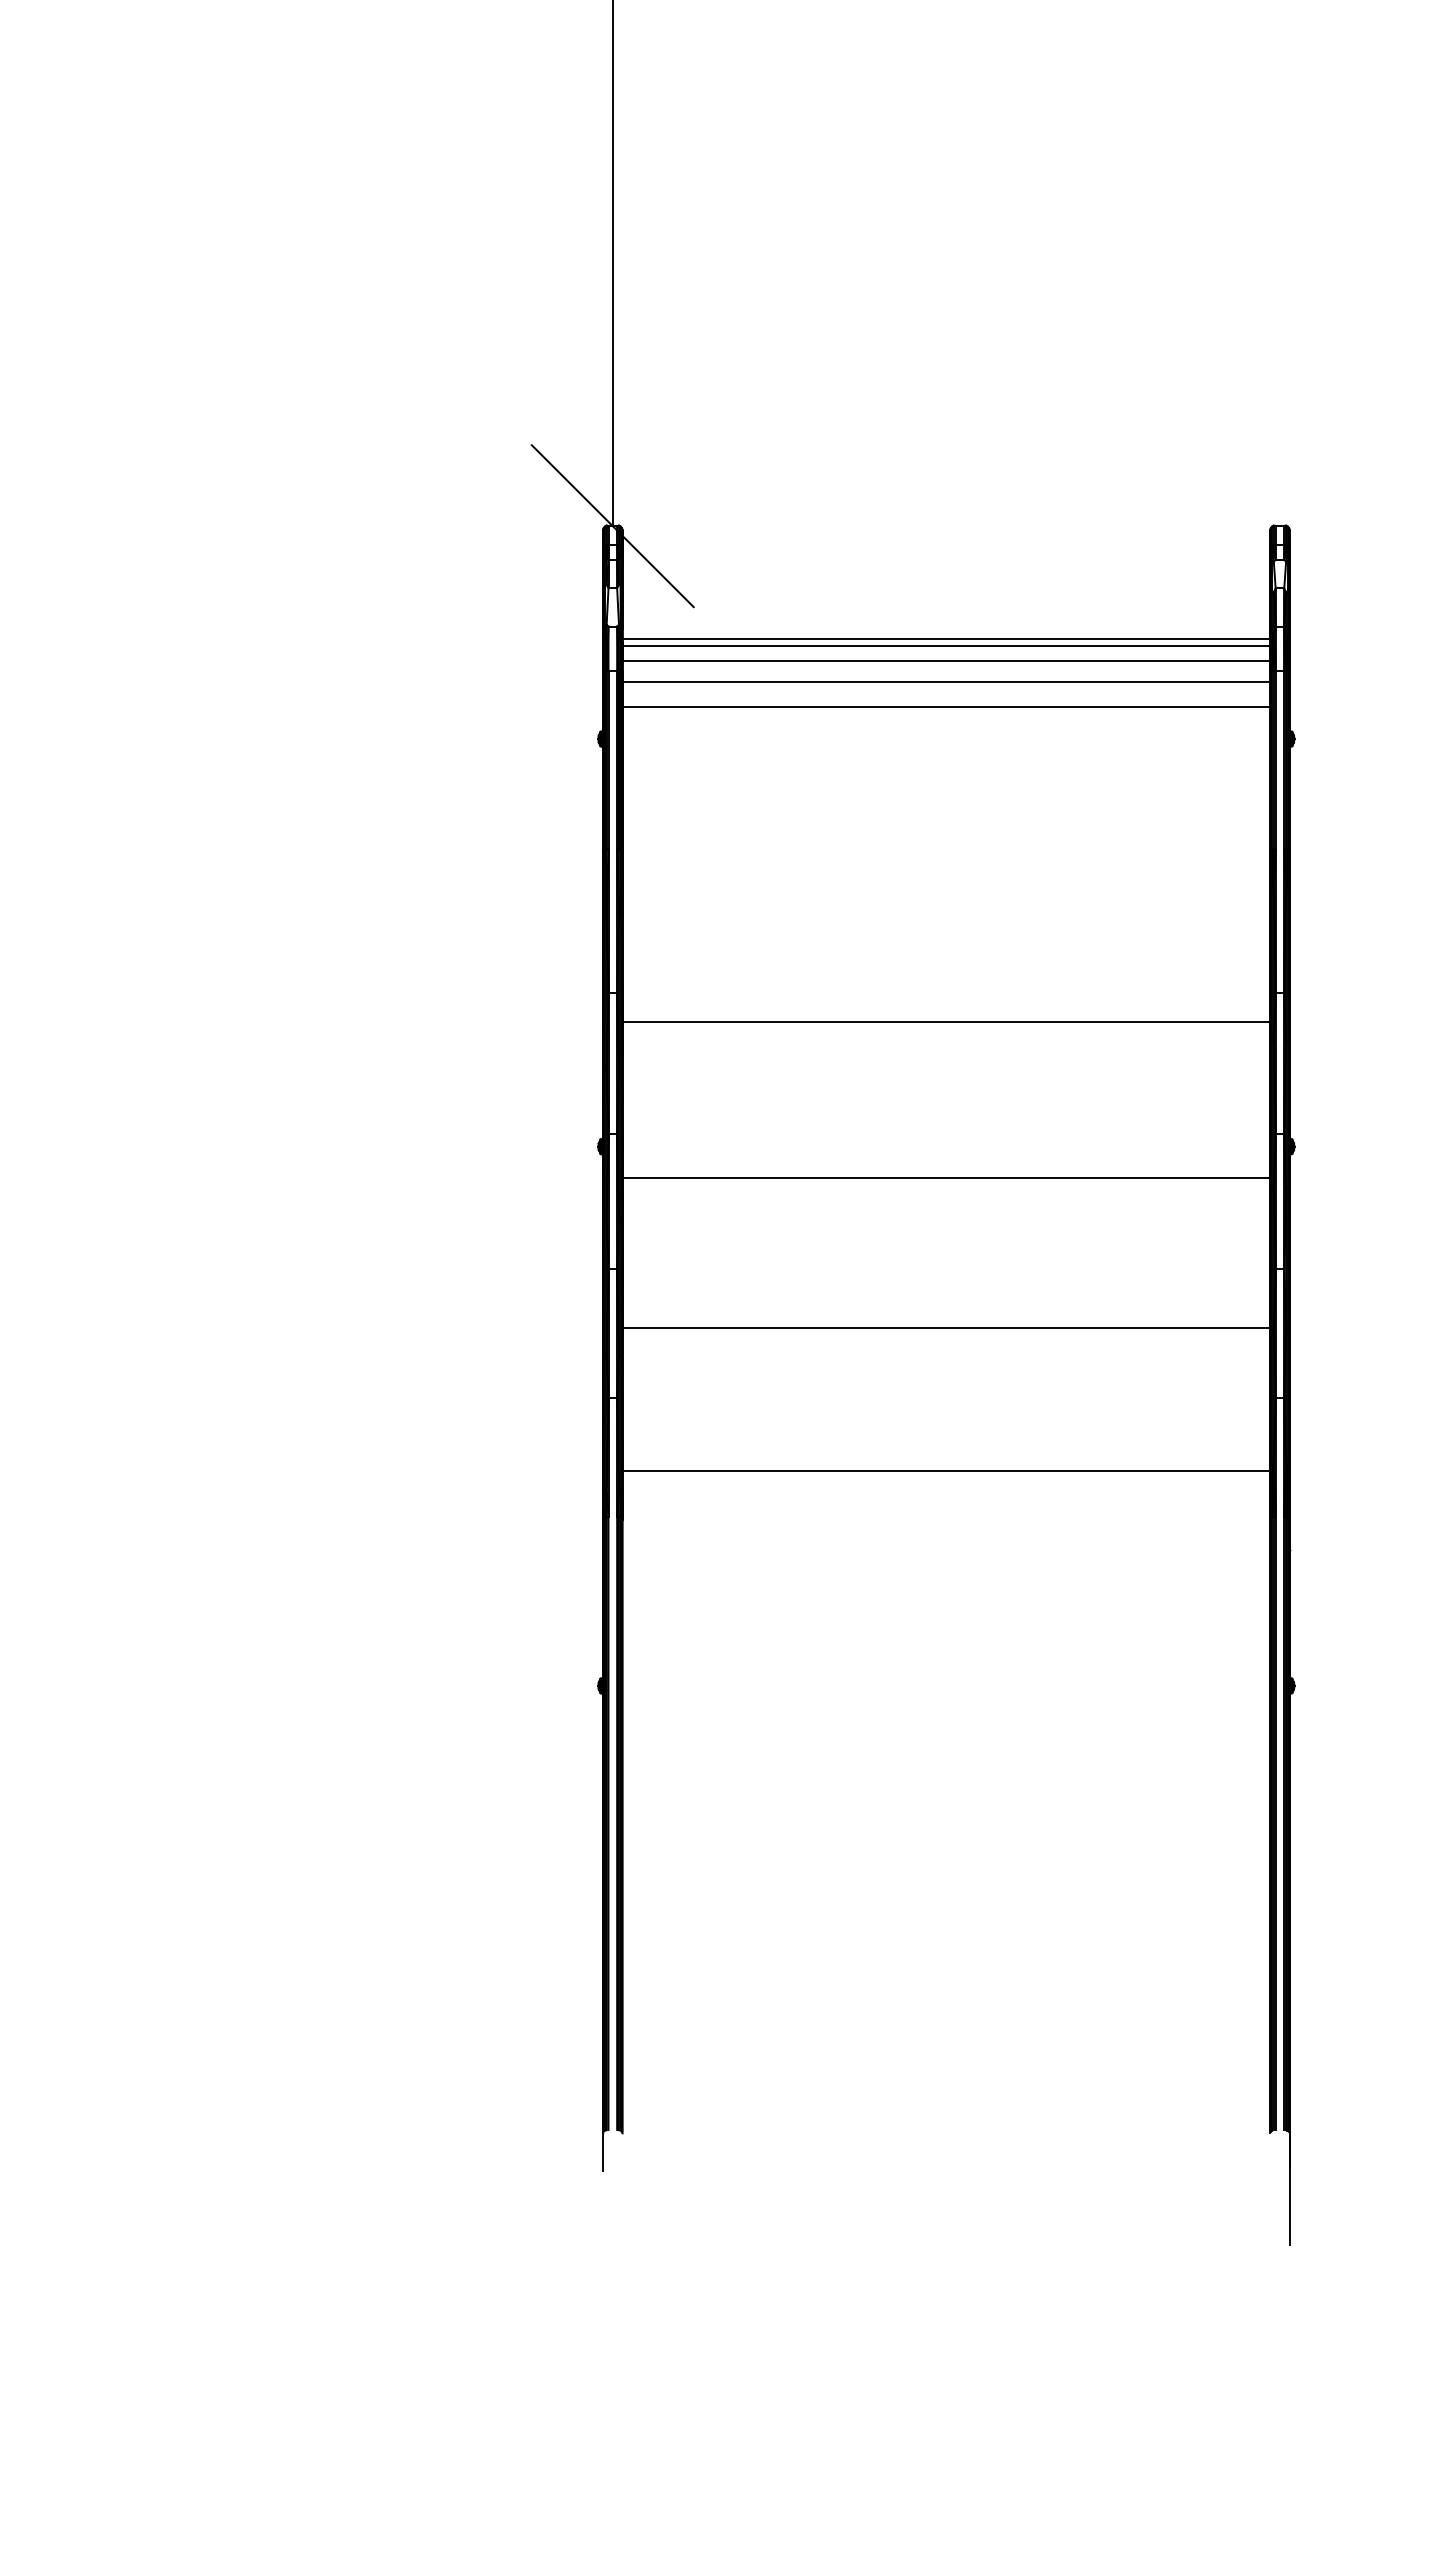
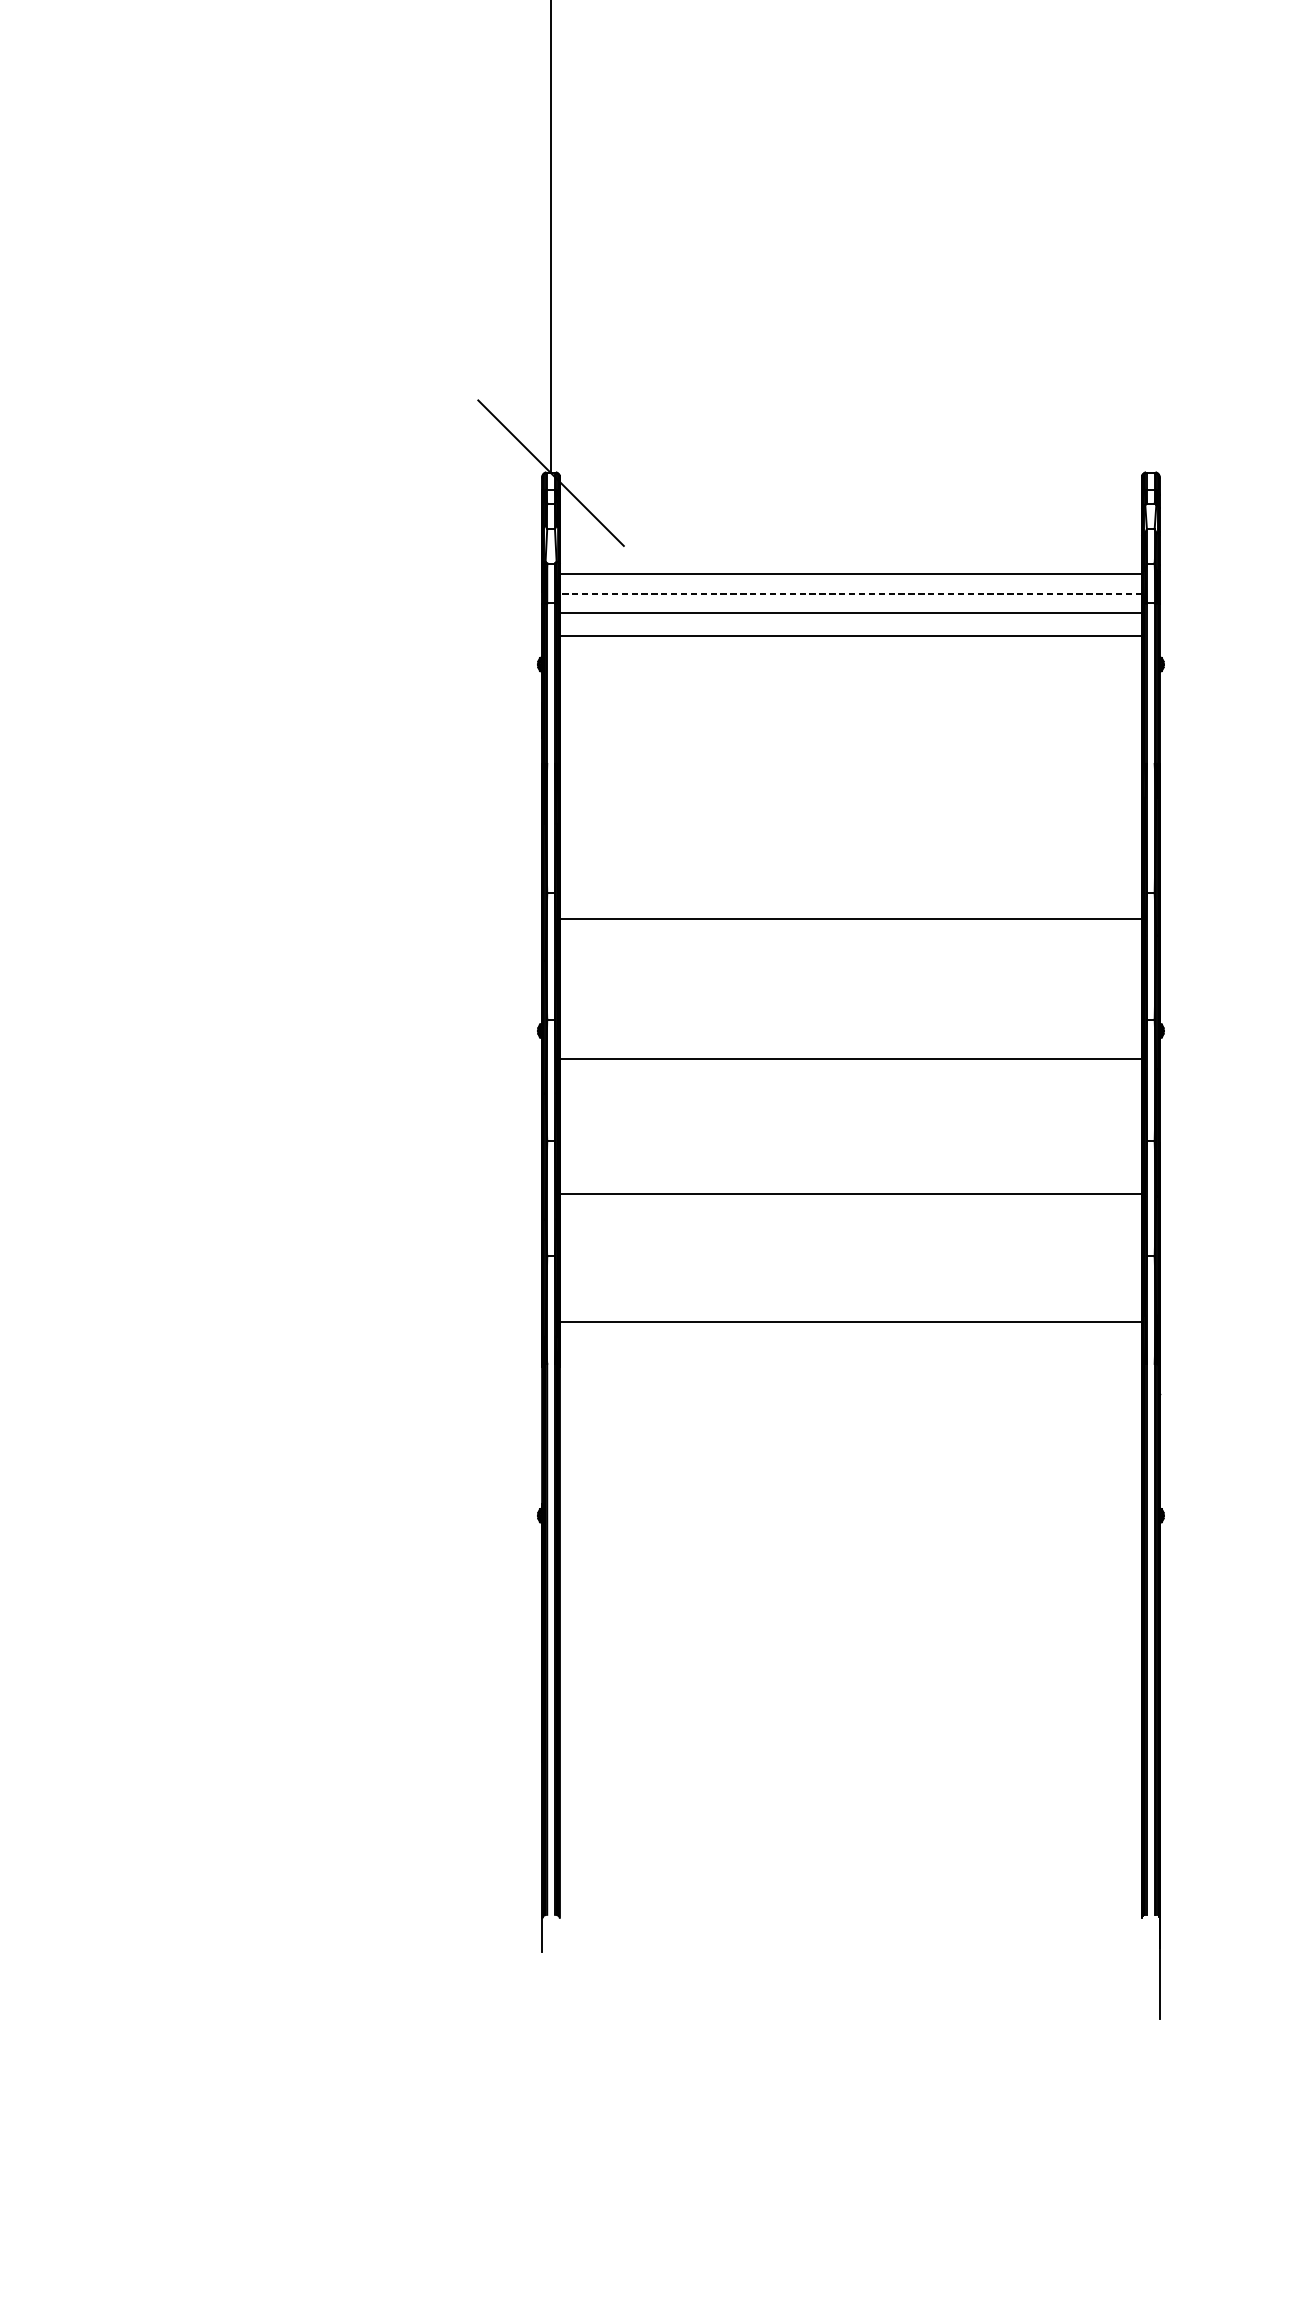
line: (946, 645) -> (851, 580), removed
line: (946, 660) -> (851, 593), solid -> dashed

